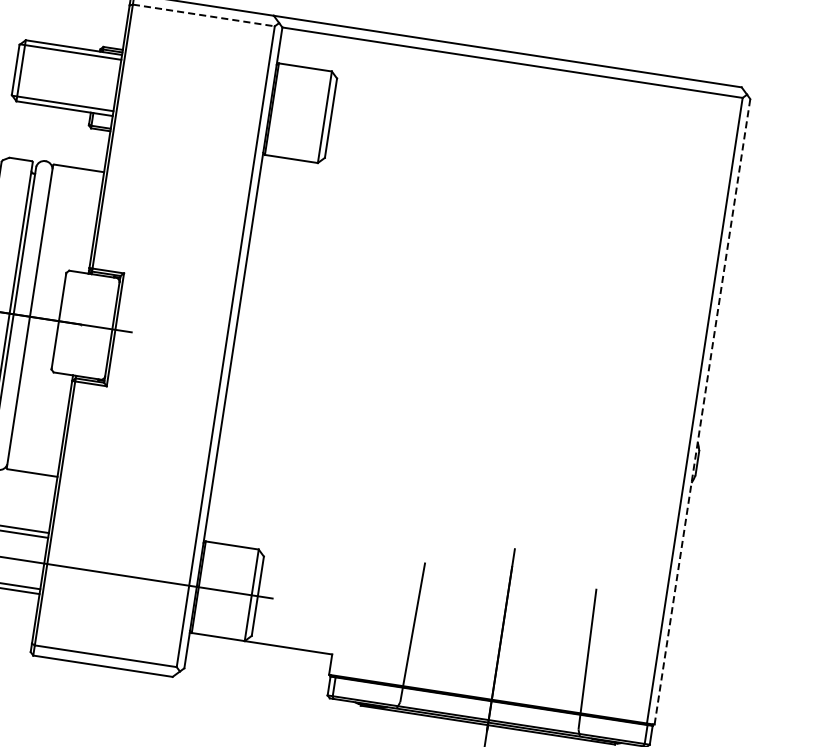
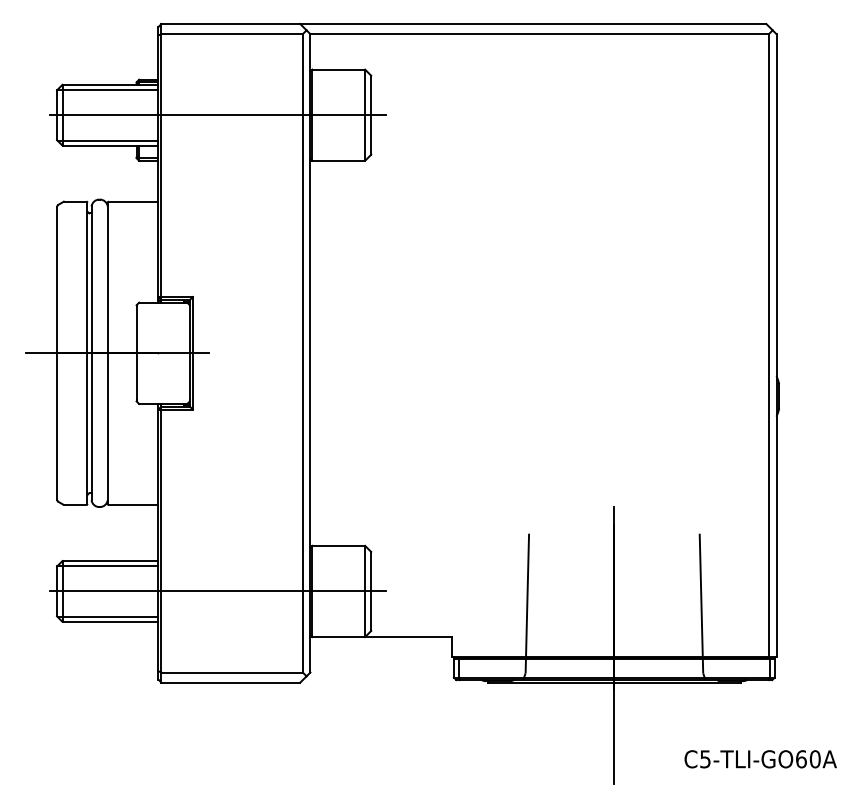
line: (204, 15) -> (232, 34), dashed -> solid
line: (176, 94) -> (217, 115), added
line: (702, 411) -> (776, 345), dashed -> solid

